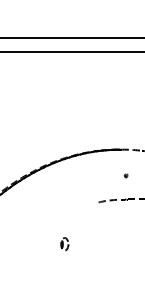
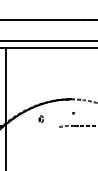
part: (63, 244) -> (40, 119), moved

